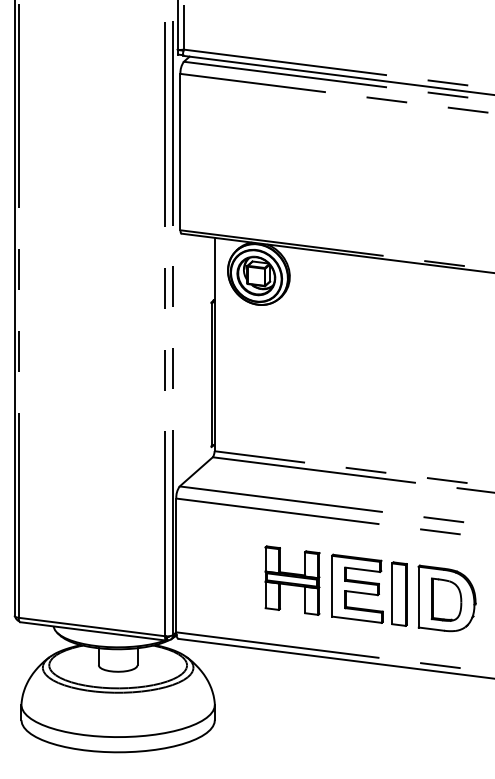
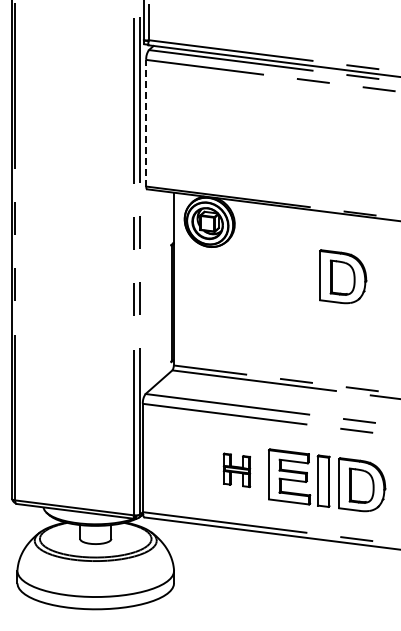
line: (180, 151) -> (146, 122), solid -> dashed
part: (424, 341) -> (343, 276), added
part: (291, 580) -> (236, 470), size x0.6

